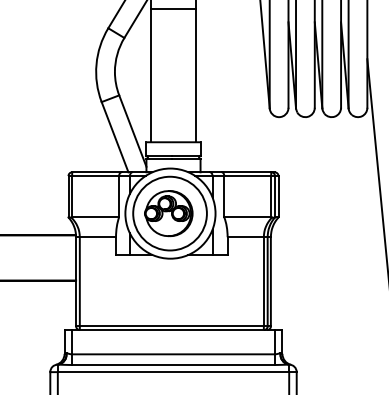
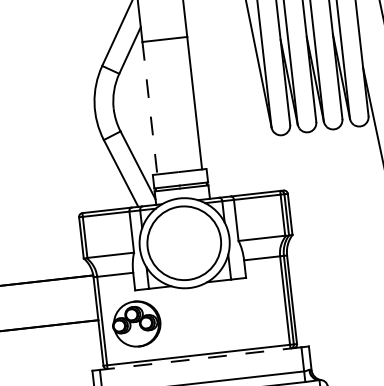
line: (150, 75) -> (149, 108), solid -> dashed
part: (168, 213) -> (136, 323), moved
line: (173, 330) -> (200, 359), solid -> dashed

